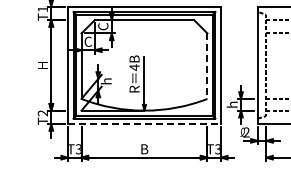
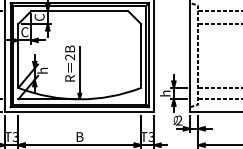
line: (207, 66) -> (141, 56), dashed -> solid
text: (134, 67) -> (70, 57), 4B -> 2B
line: (144, 124) -> (79, 112), dashed -> solid

